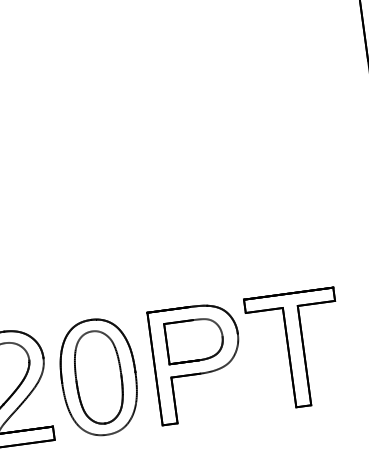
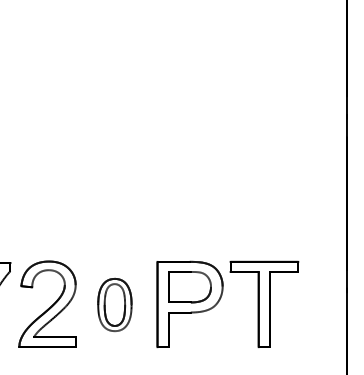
part: (98, 376) -> (114, 304), size x0.6

